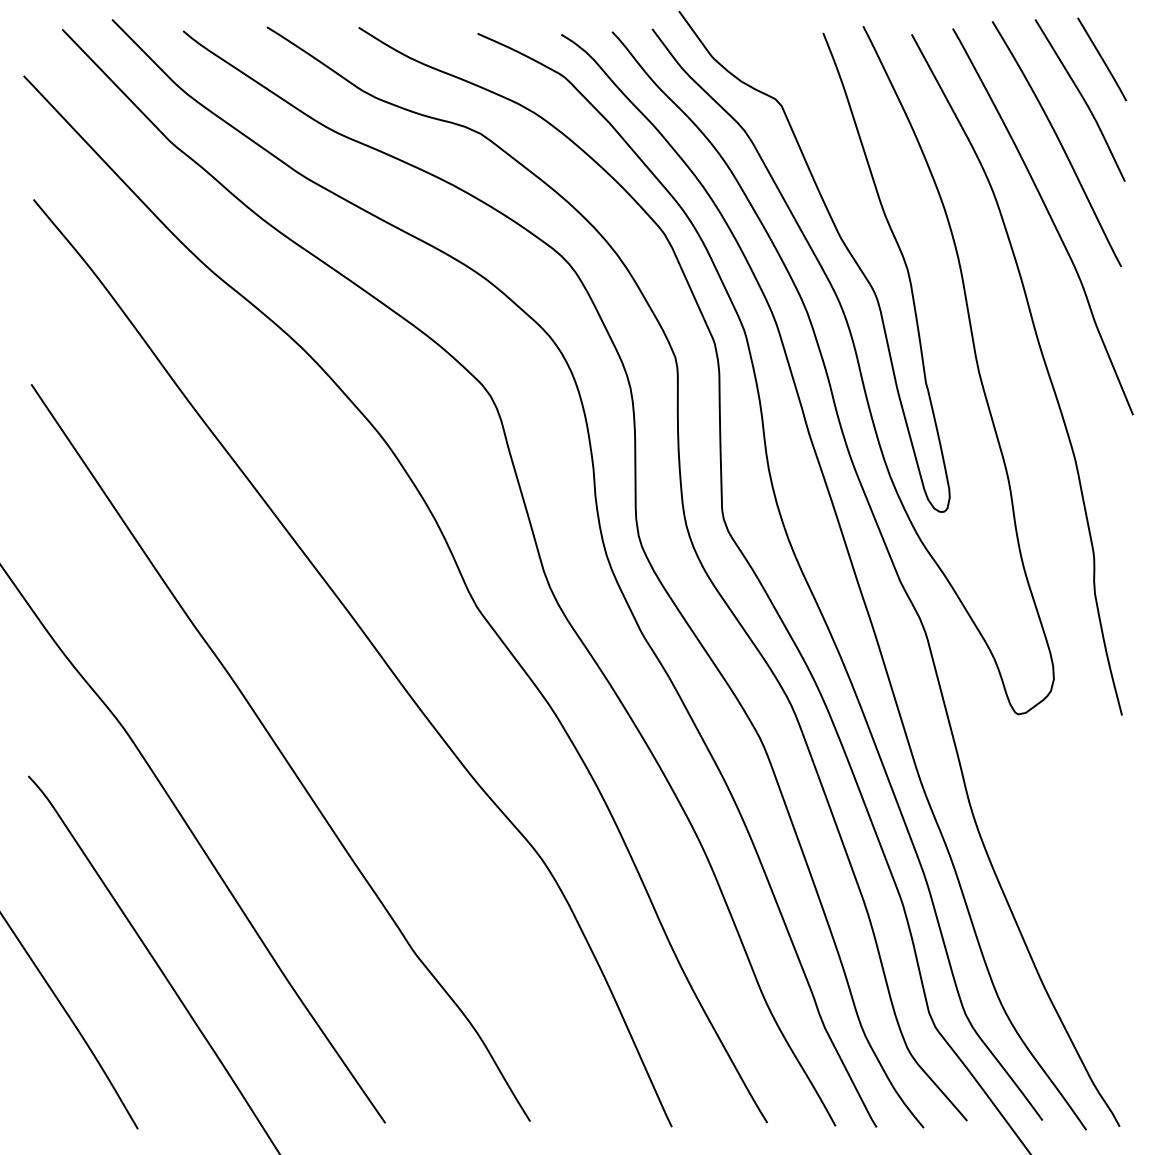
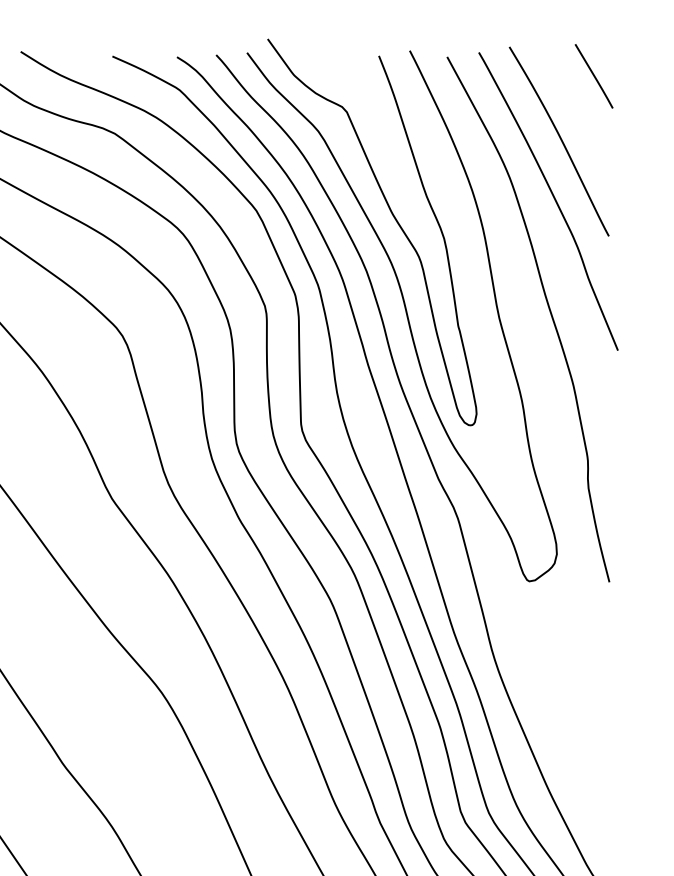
curve: (1082, 99) -> (578, 107), removed

